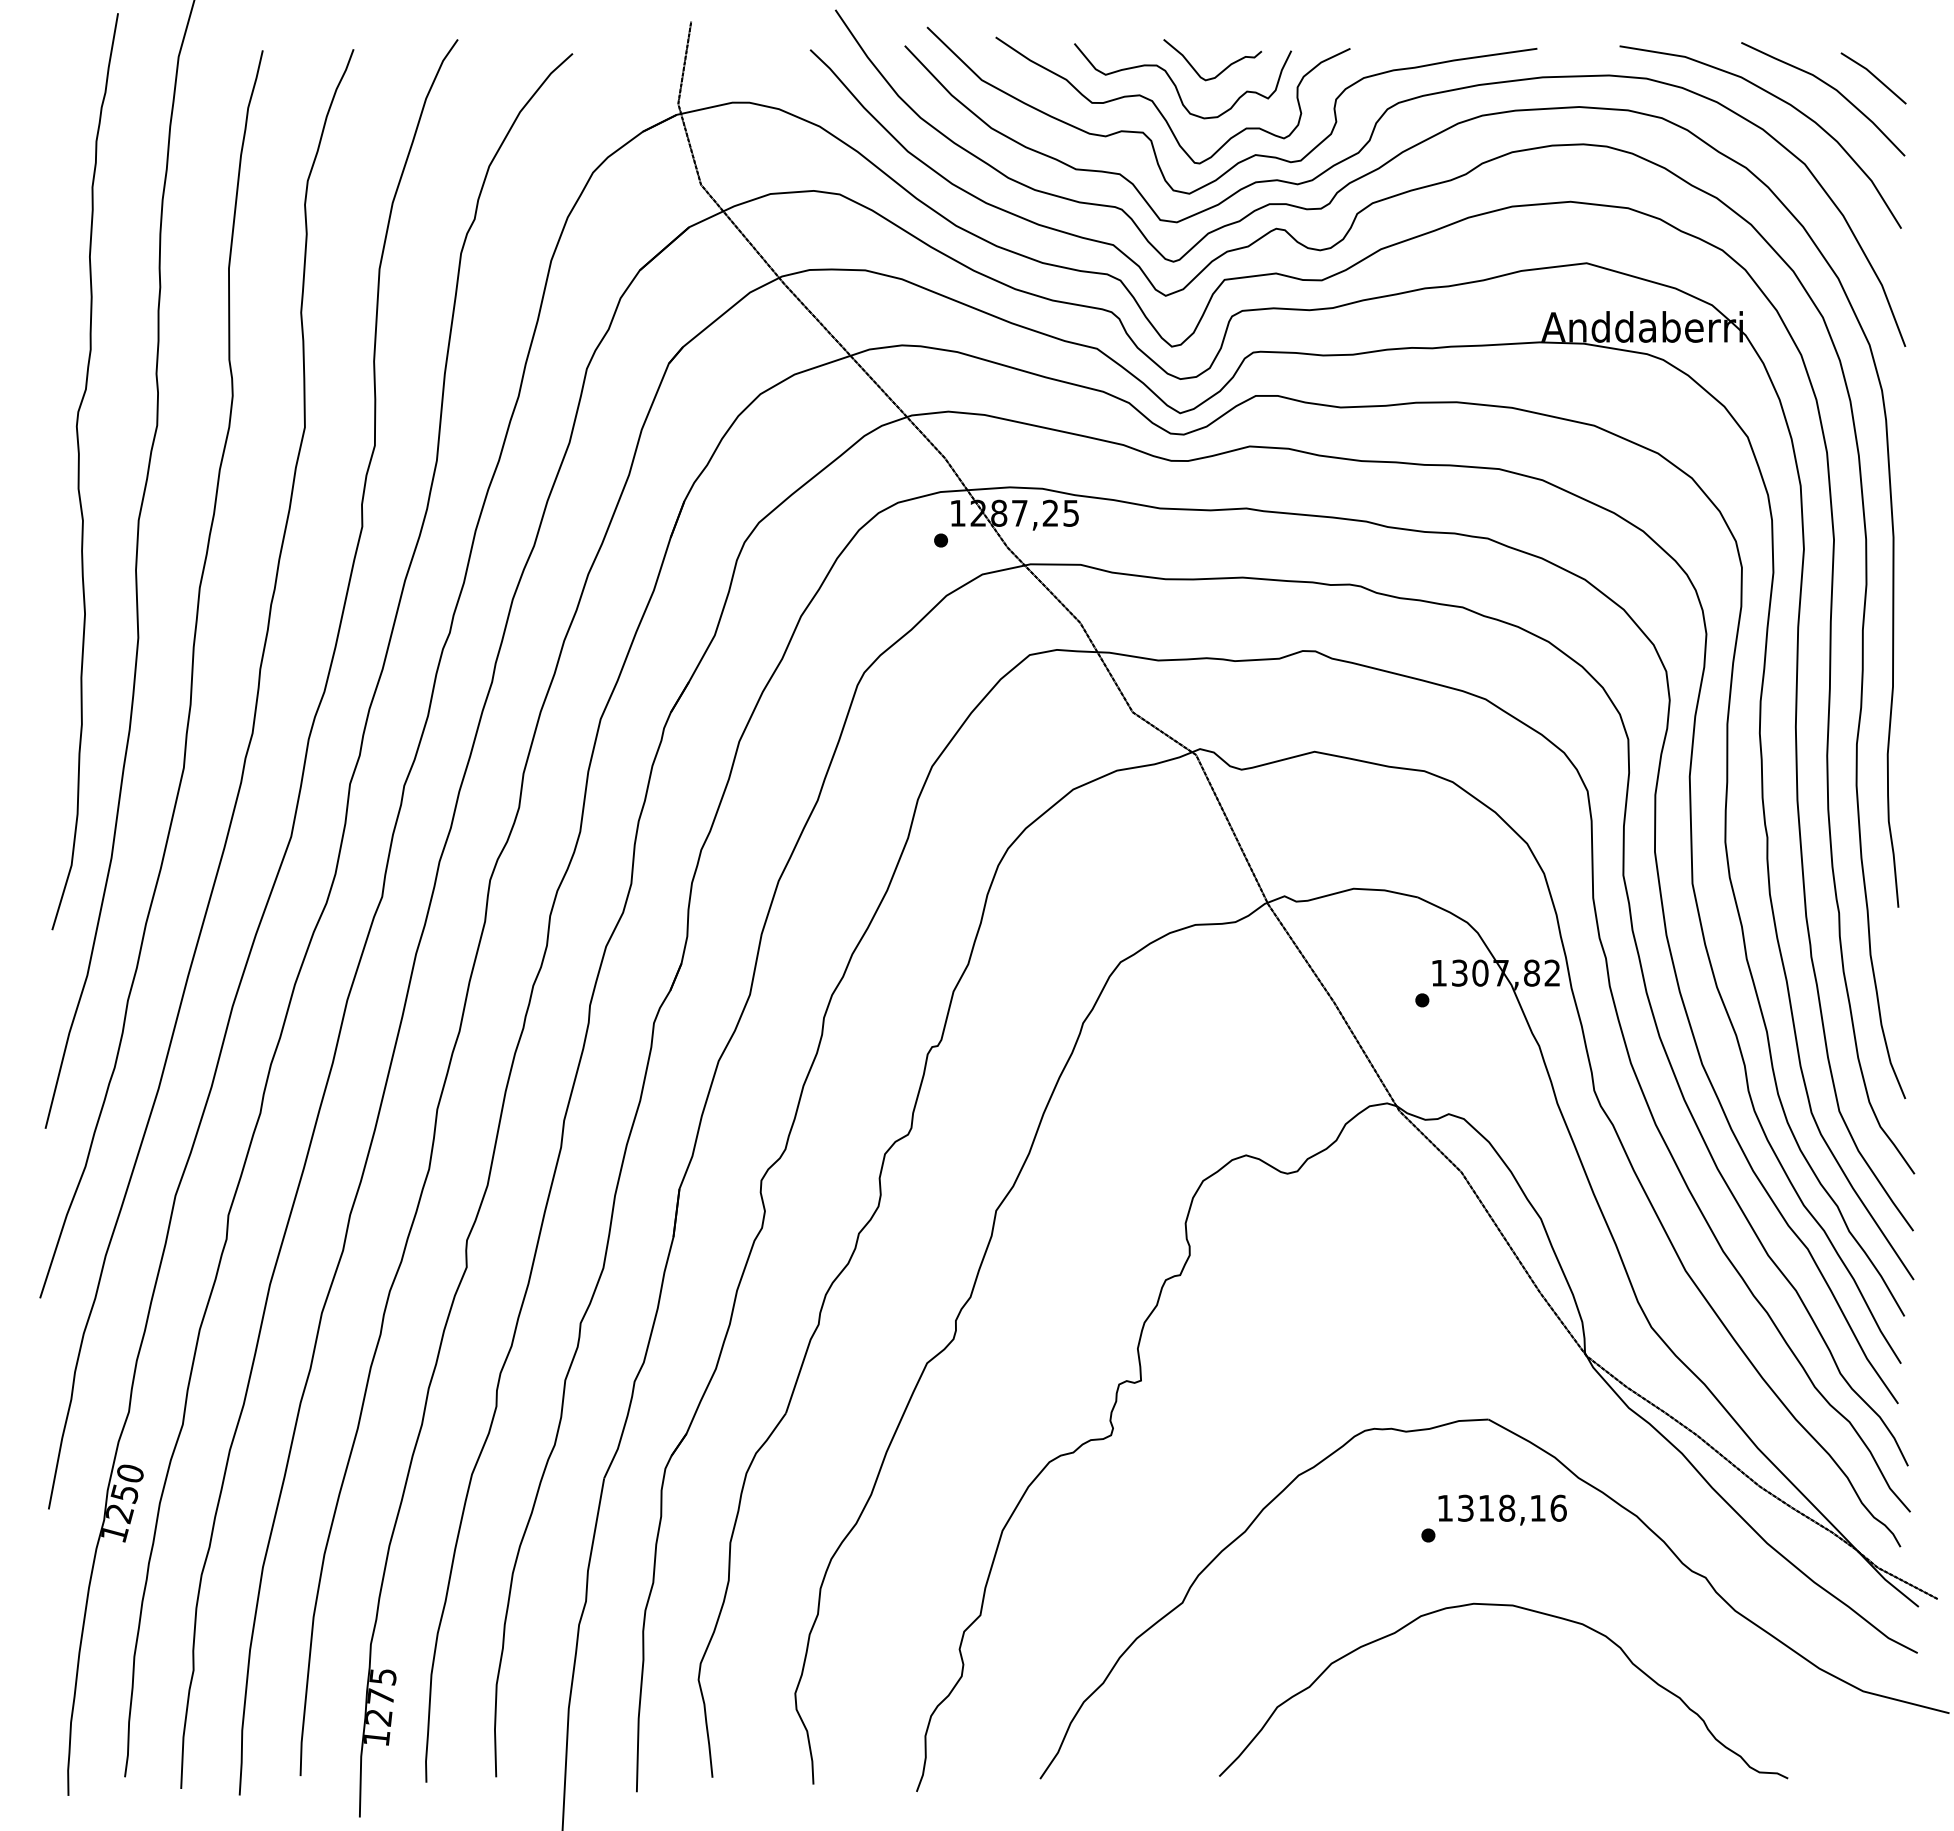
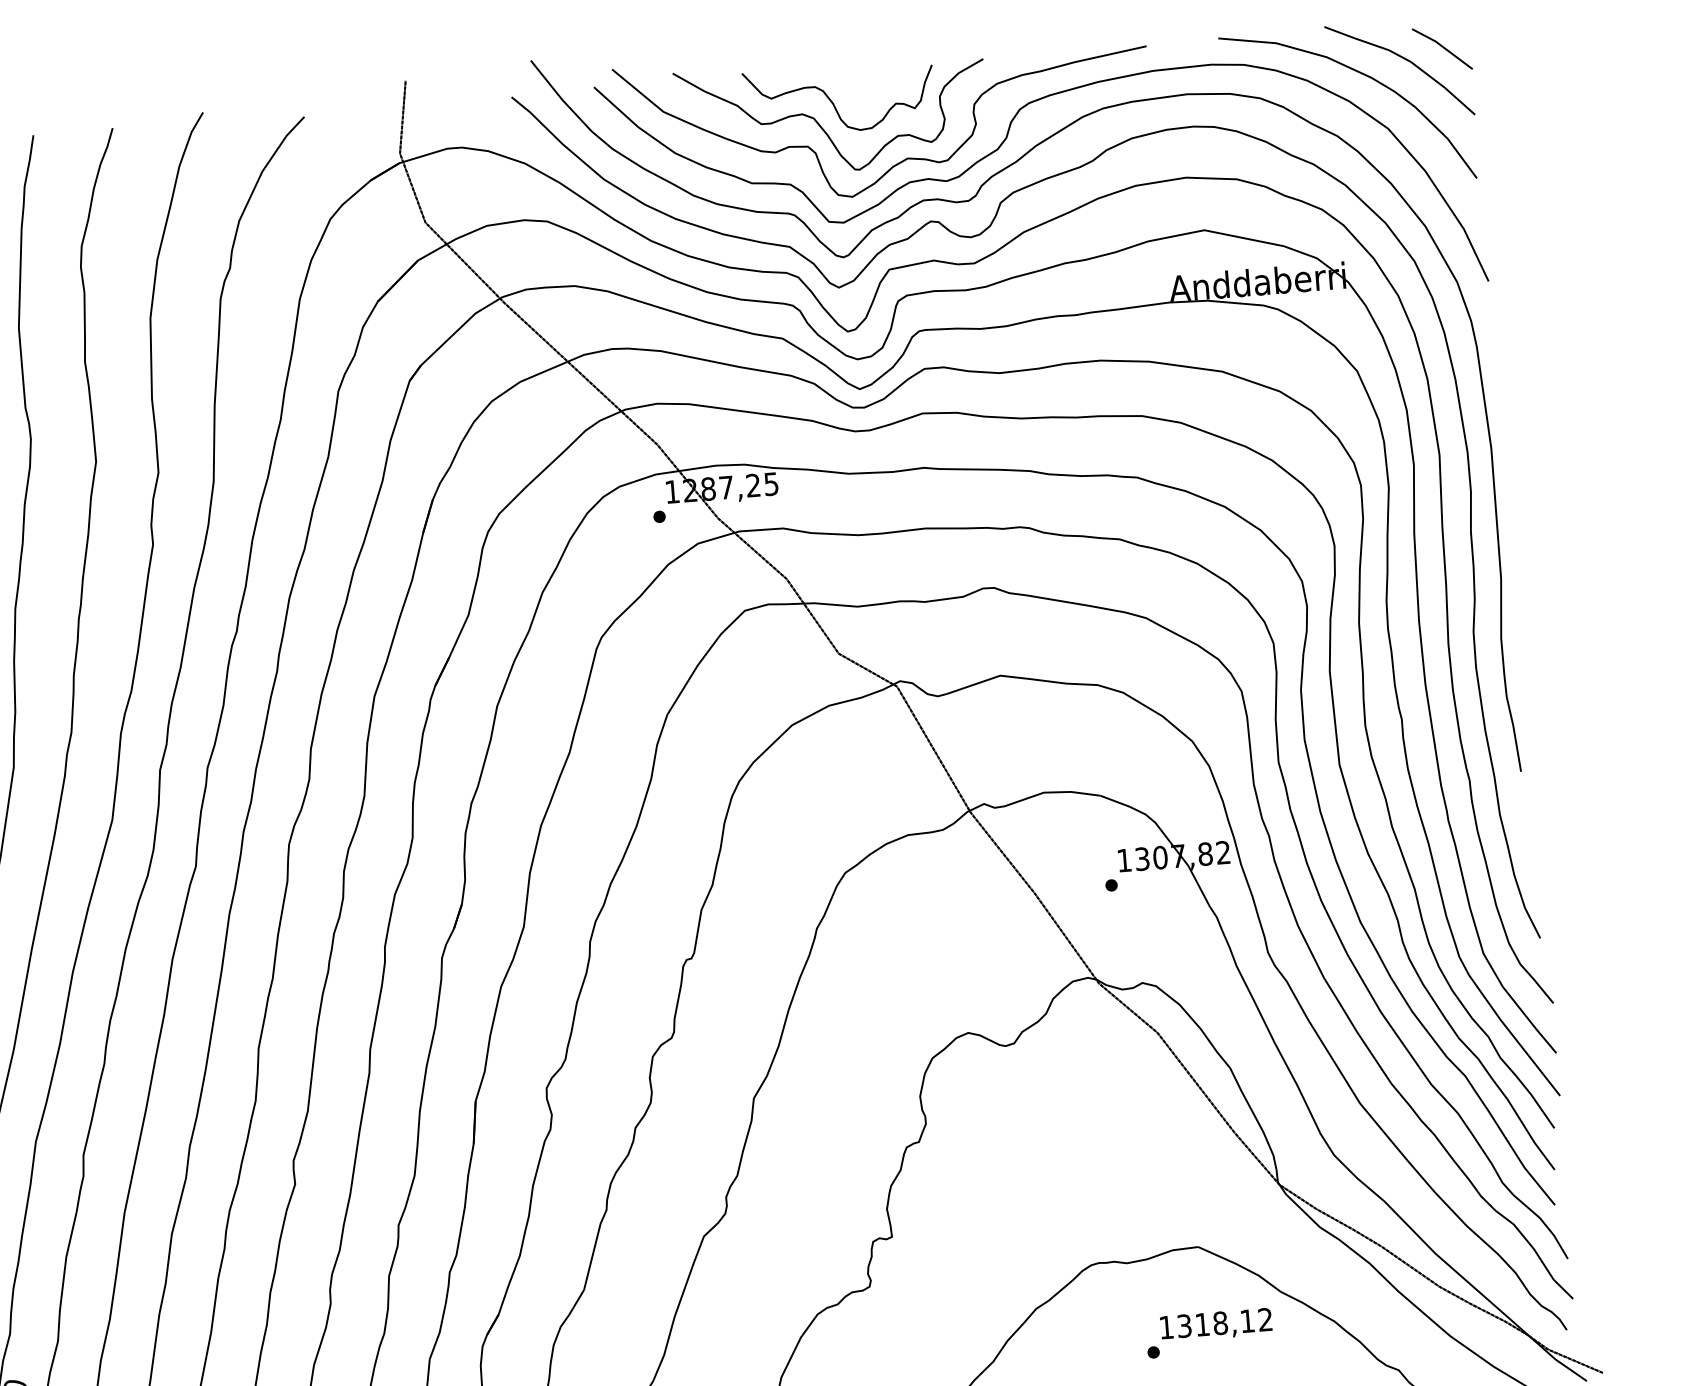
part: (1219, 72) -> (870, 88), removed
text: (1558, 1507) -> (1265, 1319), 1318,16 -> 1318,12

